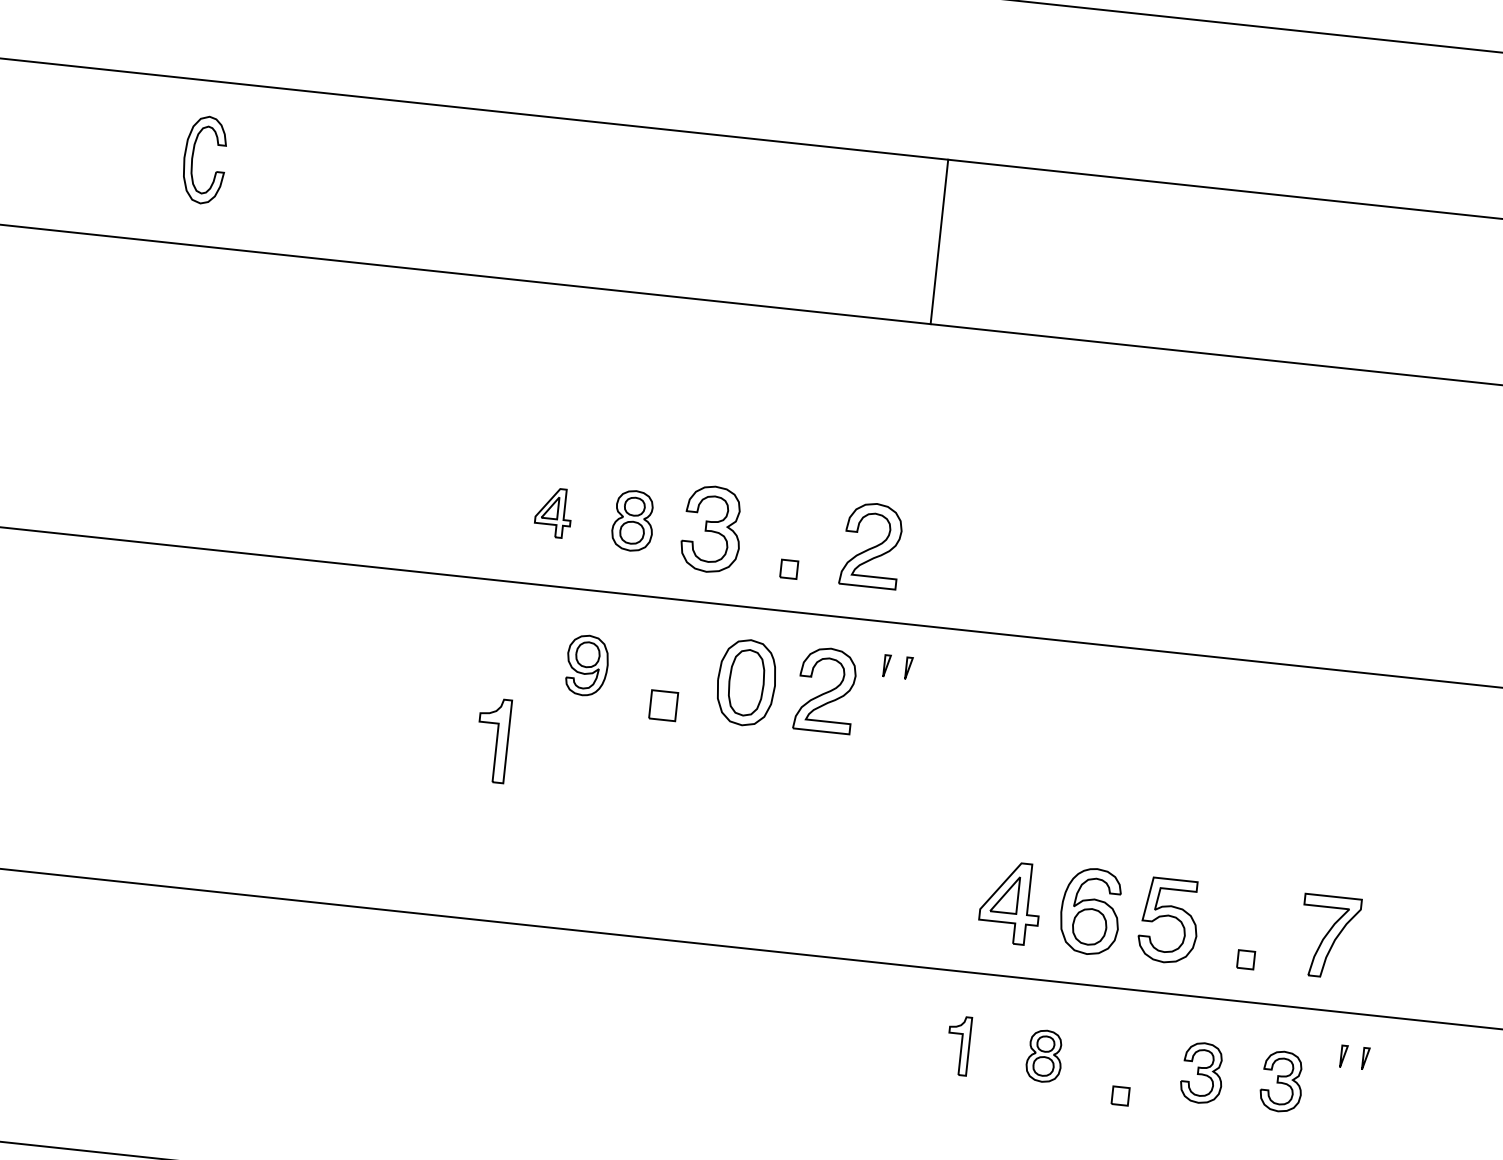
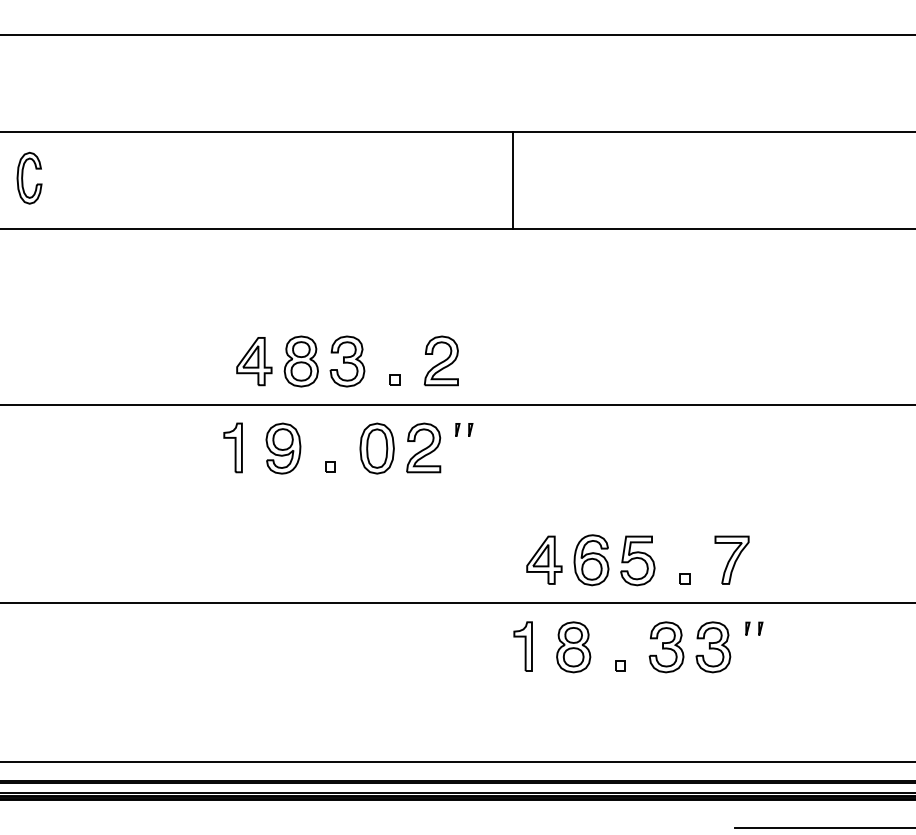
line: (938, 240) -> (512, 179), moved
part: (553, 512) -> (254, 361), size x1.67
part: (632, 520) -> (300, 361), size x1.43
part: (587, 665) -> (283, 448), size x1.43
part: (663, 704) -> (330, 466), size x0.62
part: (491, 739) -> (232, 447), moved
part: (957, 1045) -> (522, 646), size x1.43
part: (1044, 1056) -> (573, 647), size x1.67
part: (1202, 1073) -> (666, 647), size x1.43
part: (1282, 1081) -> (713, 647), size x1.43

